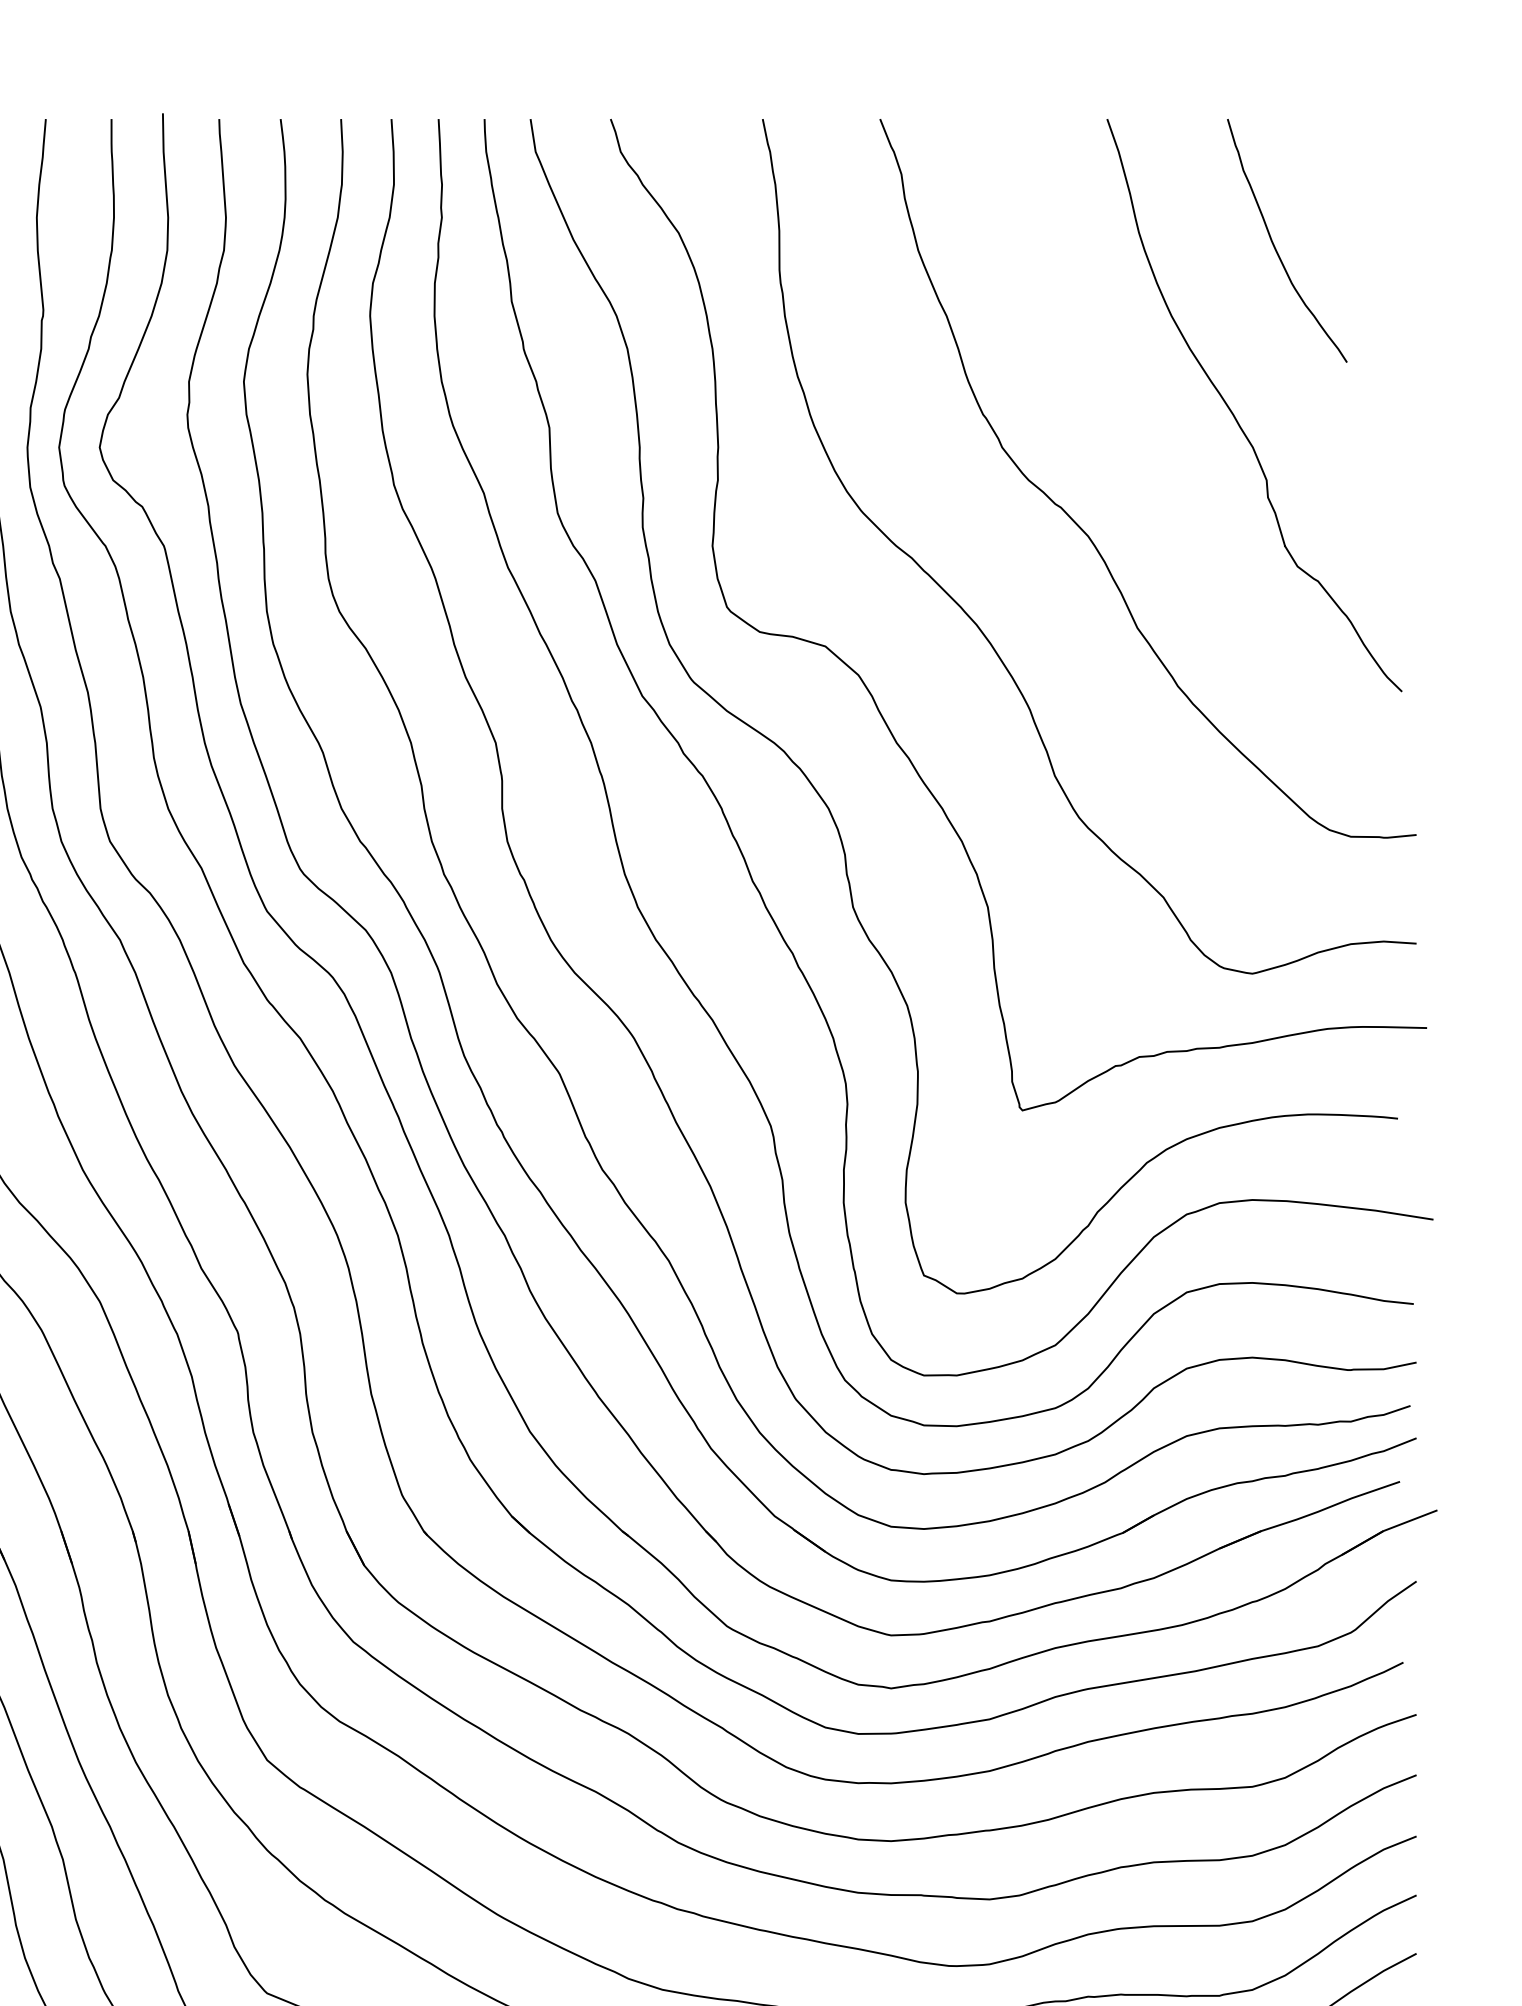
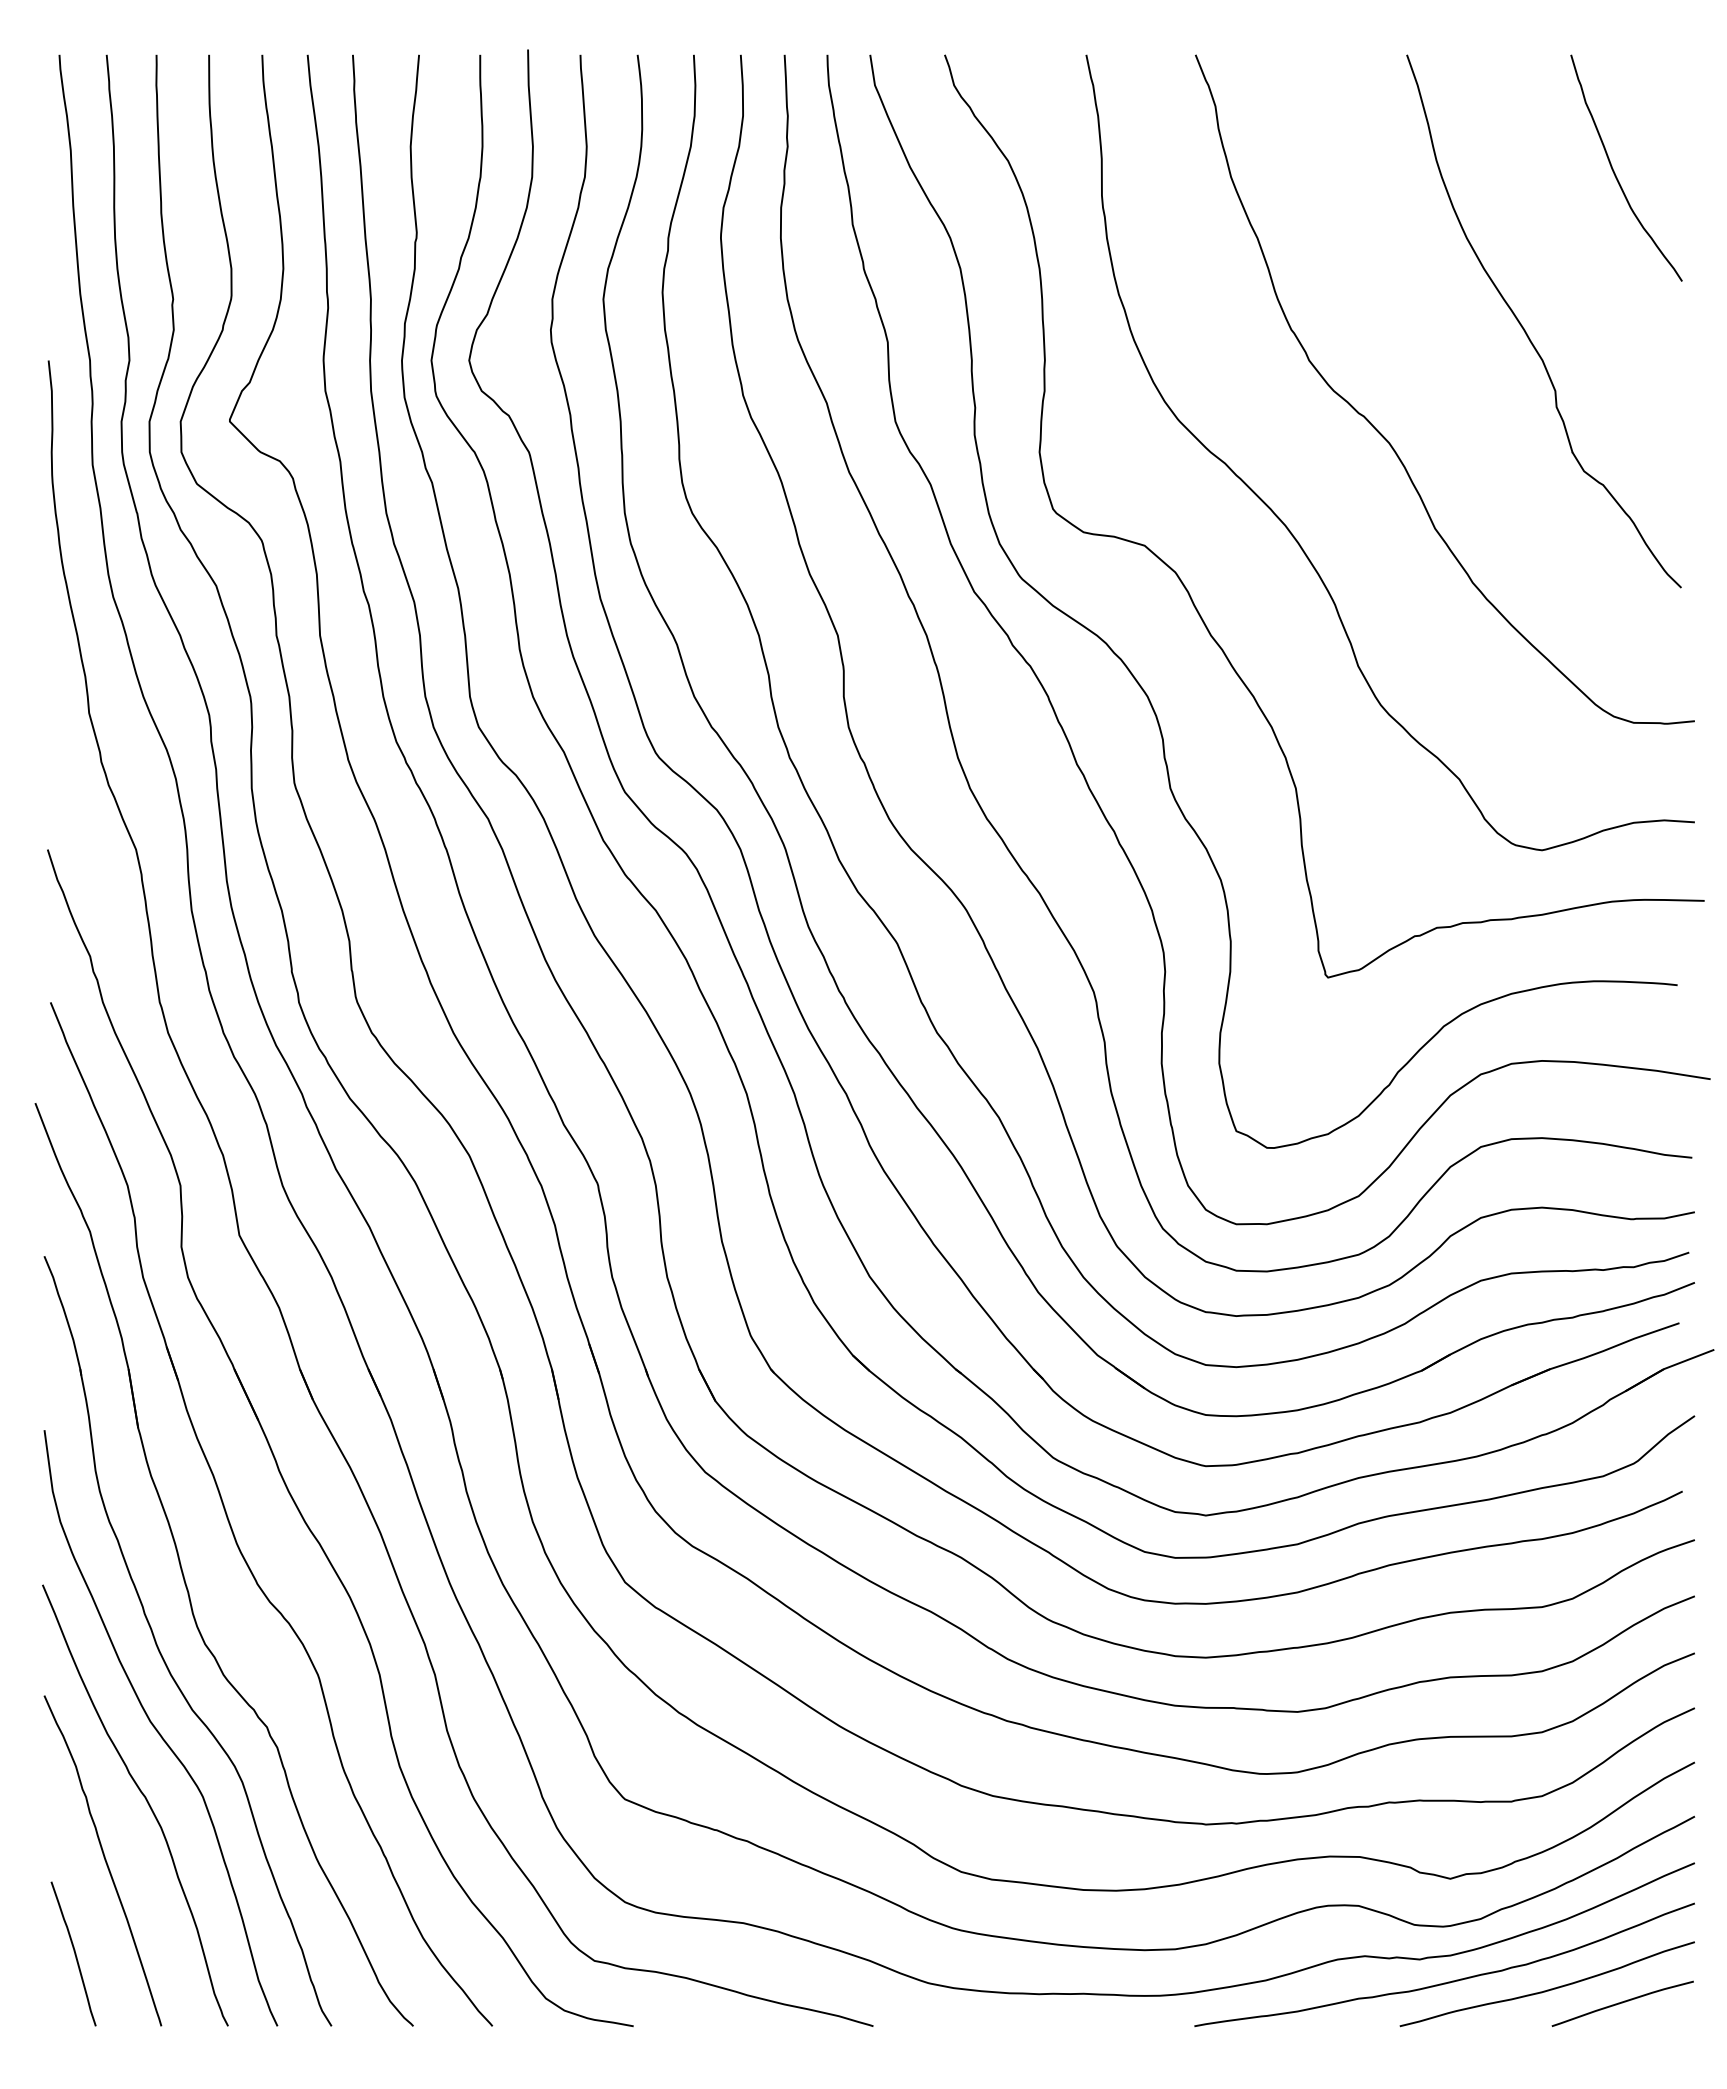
curve: (1274, 243) -> (1614, 170), moved

